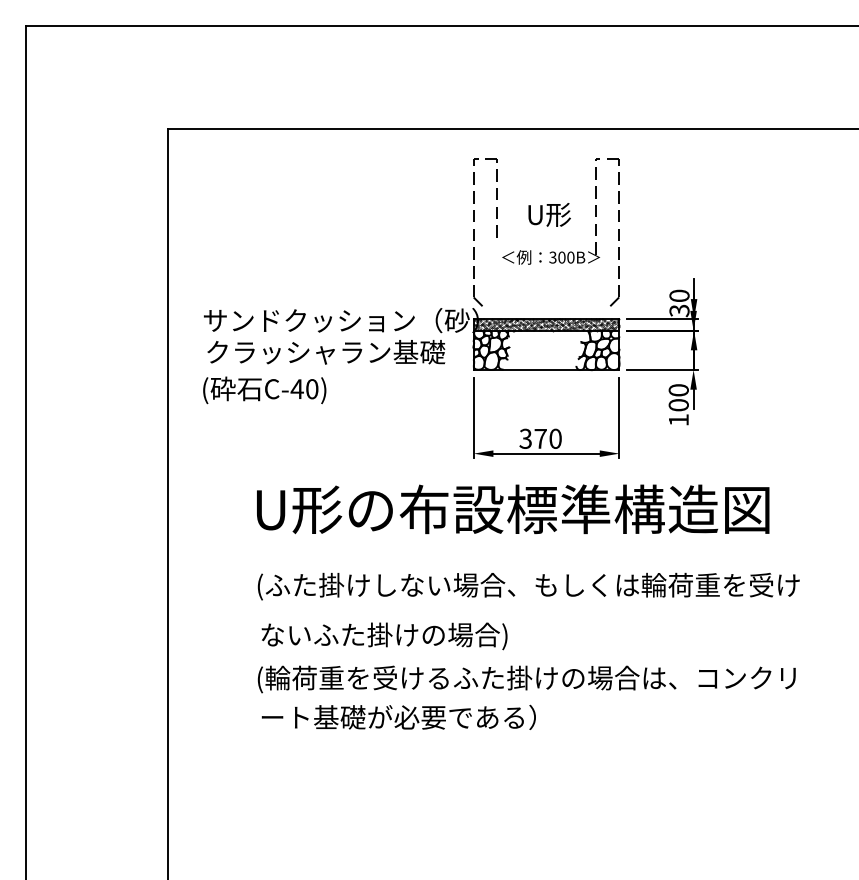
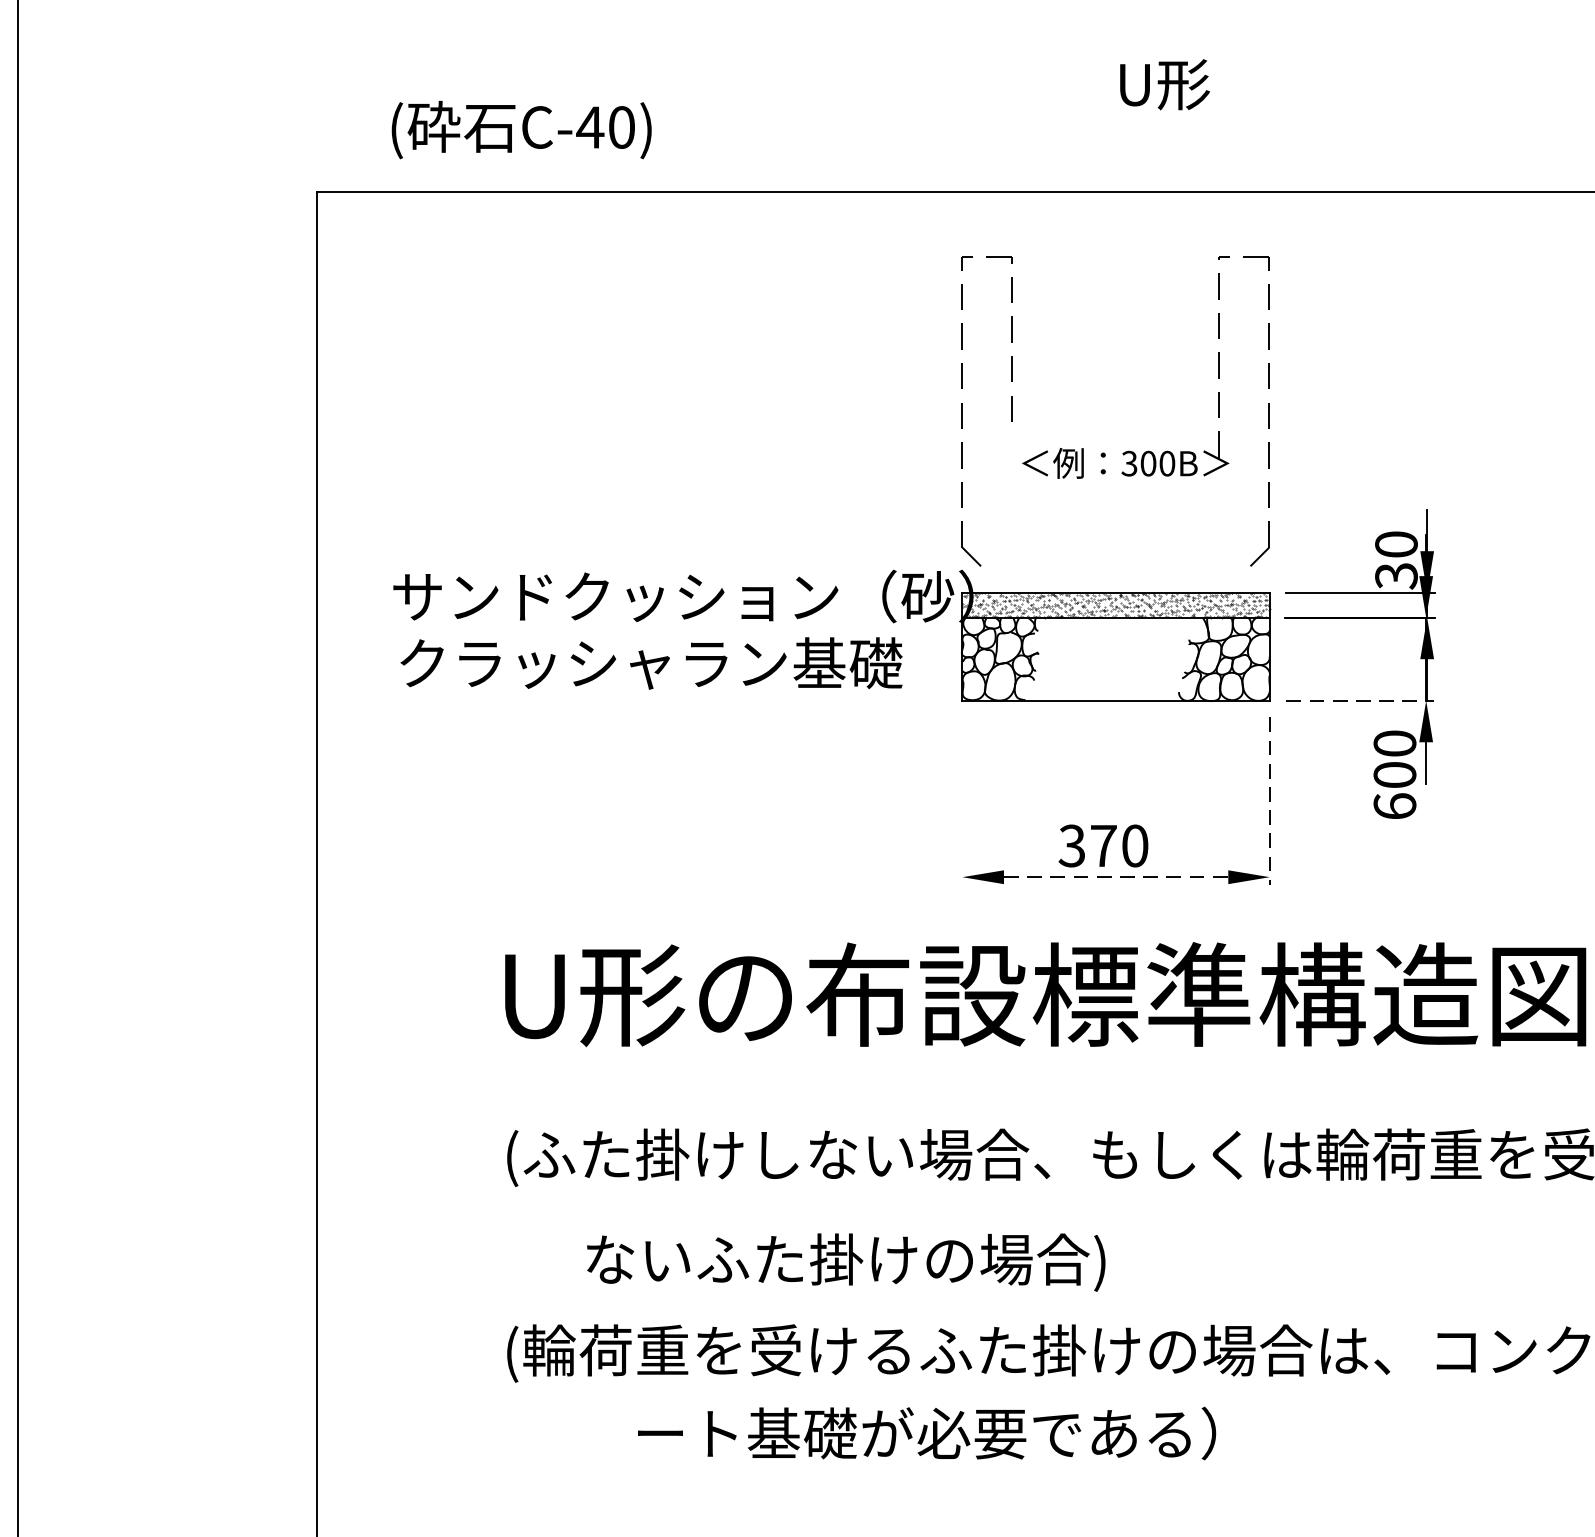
text: (549, 214) -> (1164, 83), moved
line: (662, 370) -> (1360, 701), solid -> dashed
text: (264, 390) -> (521, 130), moved
line: (473, 417) -> (961, 800), removed
line: (619, 417) -> (1269, 800), solid -> dashed
text: (678, 419) -> (1394, 805), 100 -> 600
line: (547, 453) -> (1118, 876), solid -> dashed
text: (384, 636) -> (845, 1262), moved
text: (398, 716) -> (926, 1431), moved

